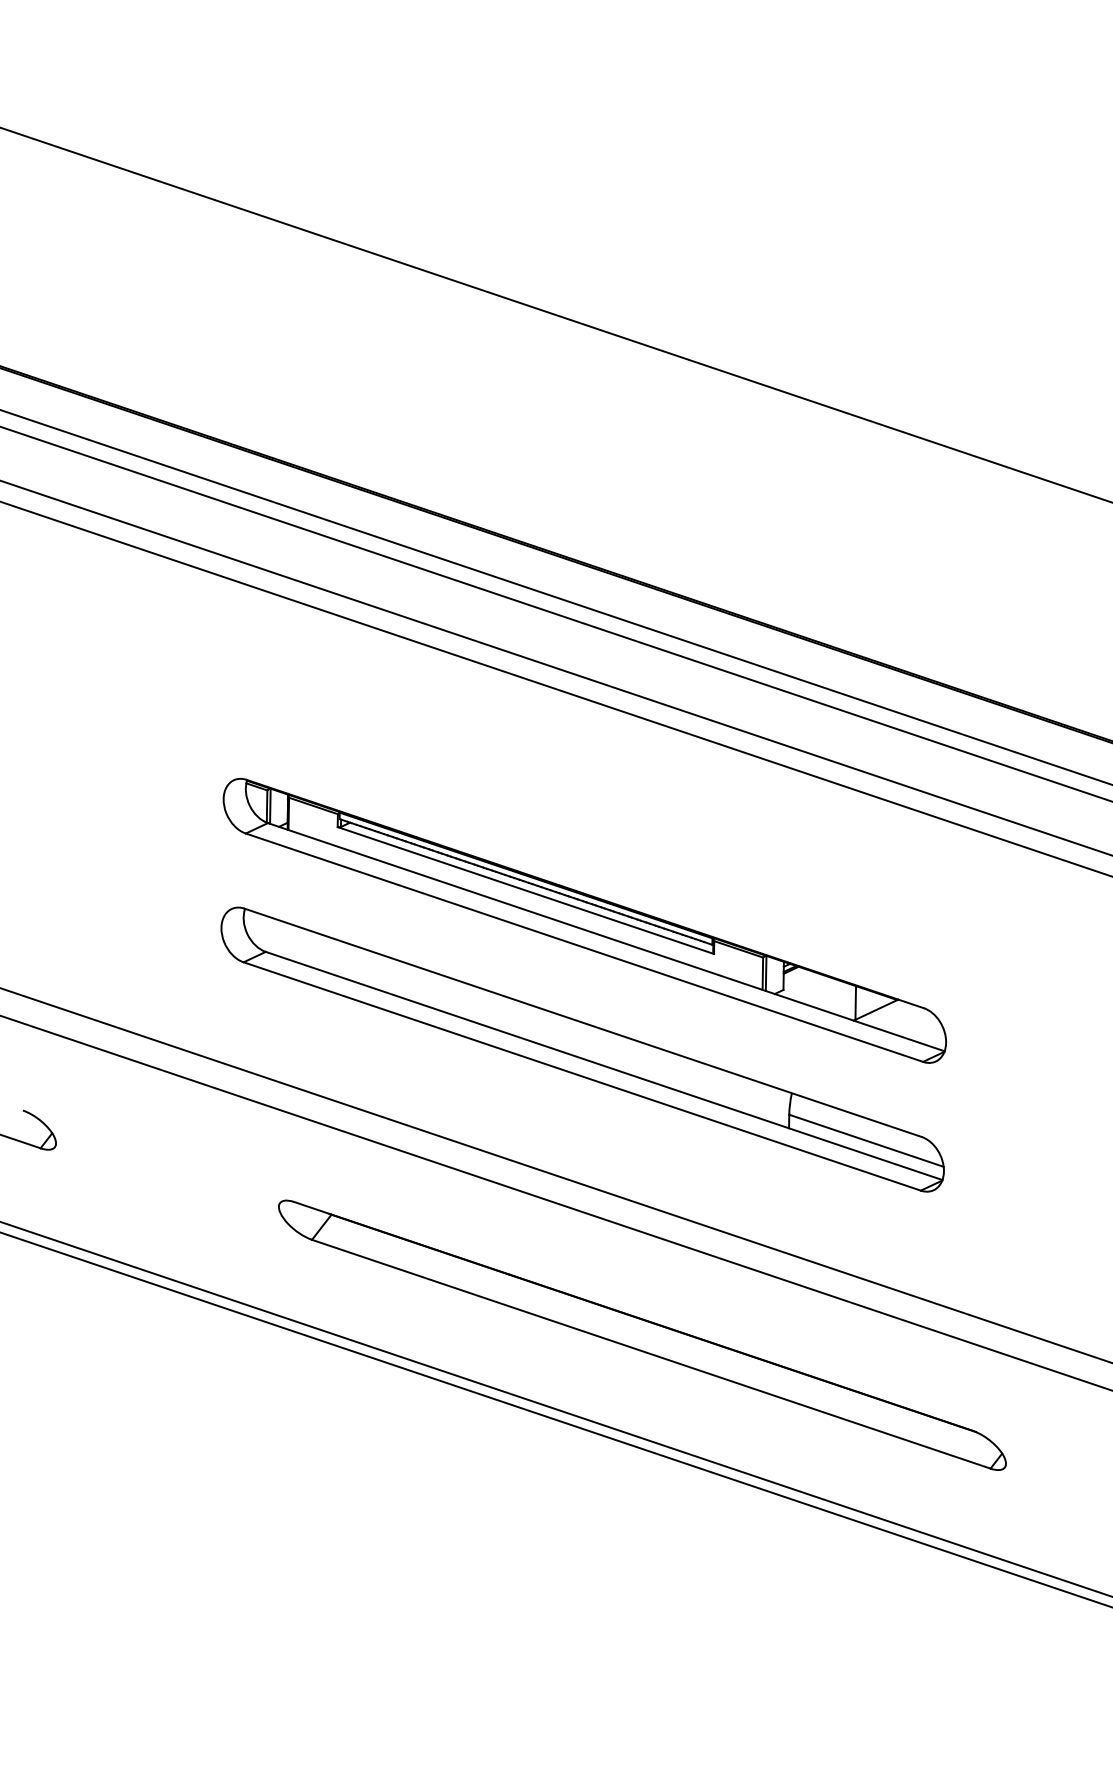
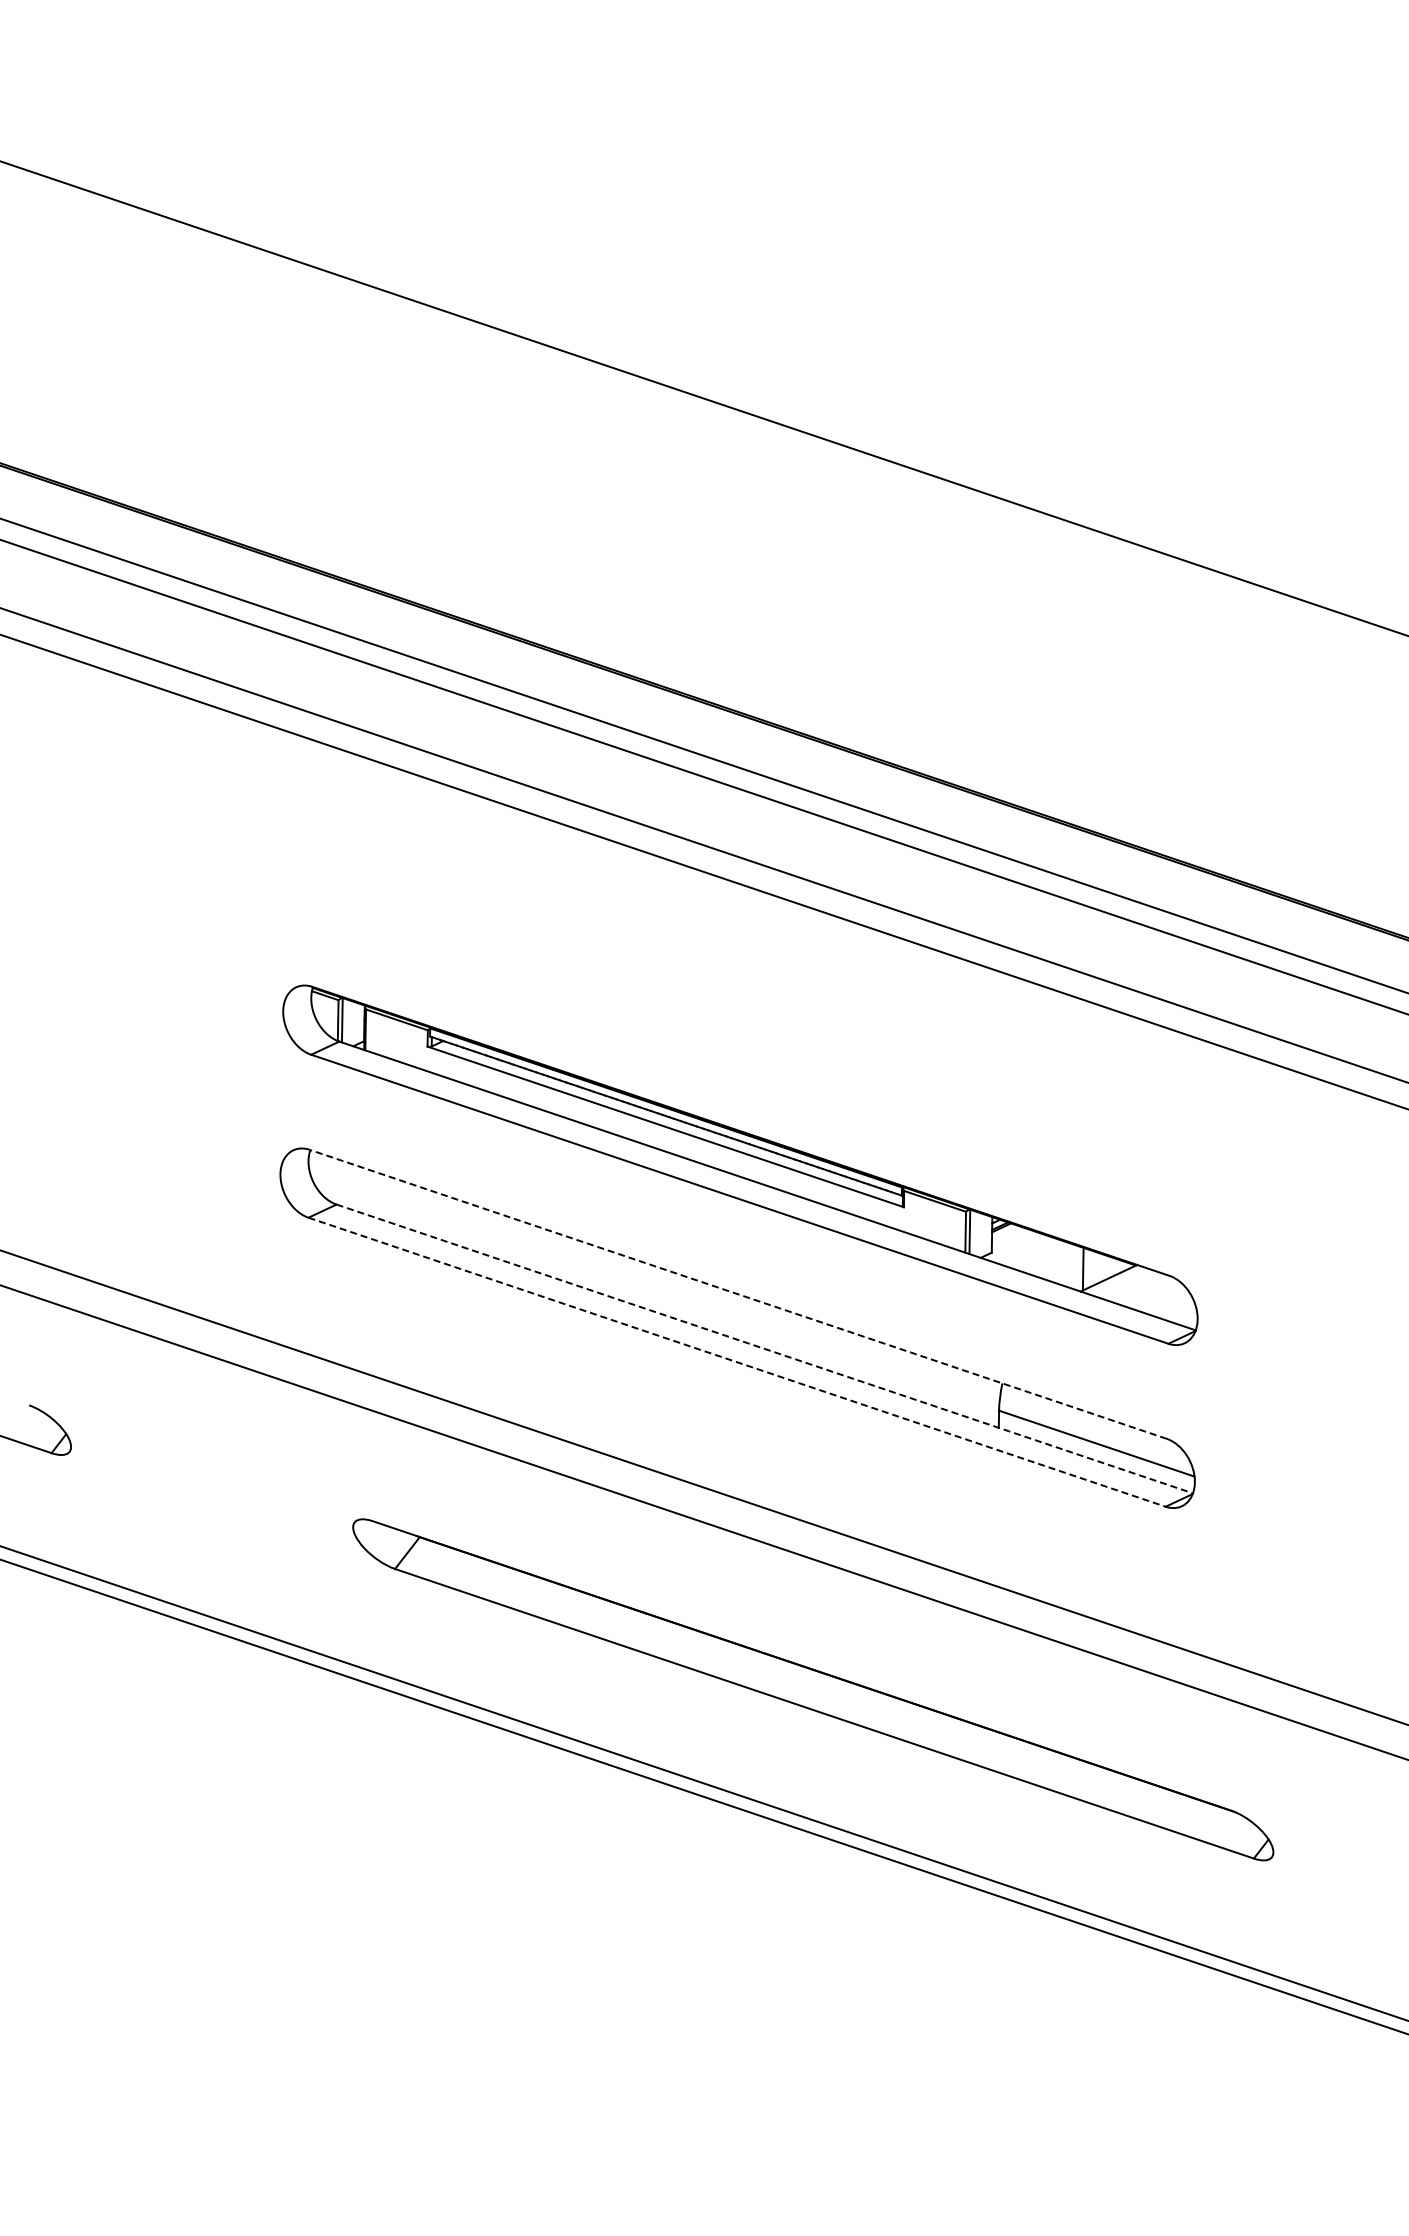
line: (582, 1022) -> (737, 1294), solid -> dashed
line: (603, 1065) -> (764, 1348), solid -> dashed
line: (582, 1076) -> (737, 1362), solid -> dashed

